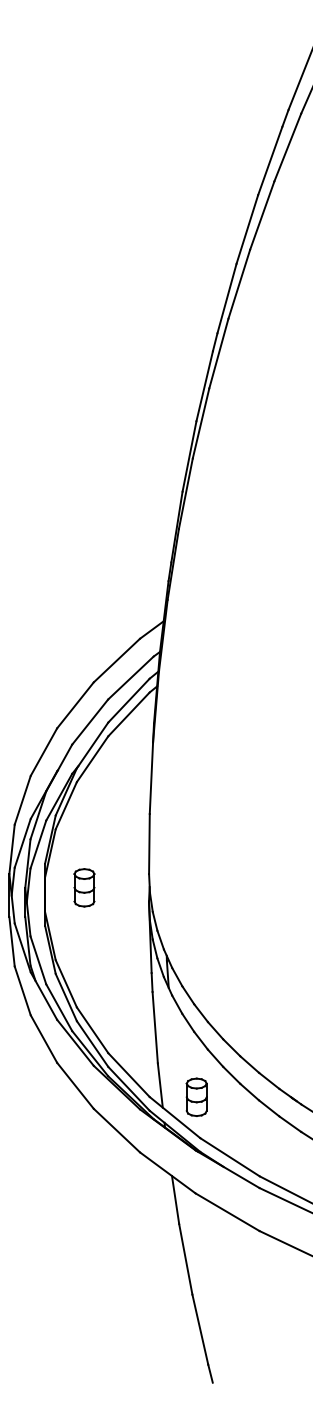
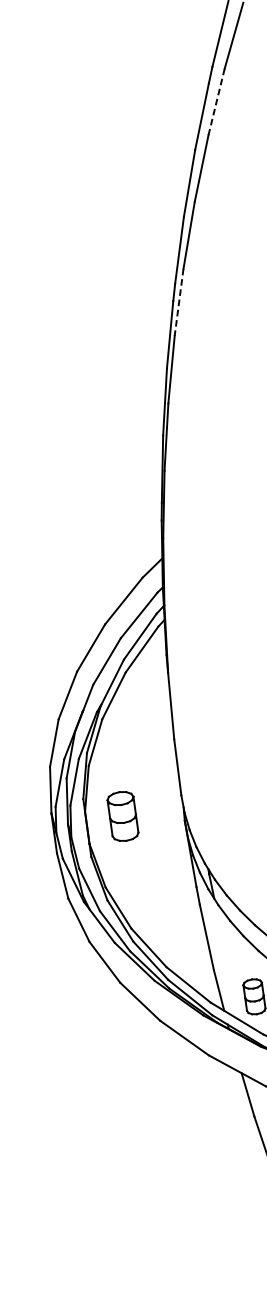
line: (287, 148) -> (216, 102), solid -> dashed
line: (218, 354) -> (178, 303), solid -> dashed
part: (84, 887) -> (123, 816), size x1.4

